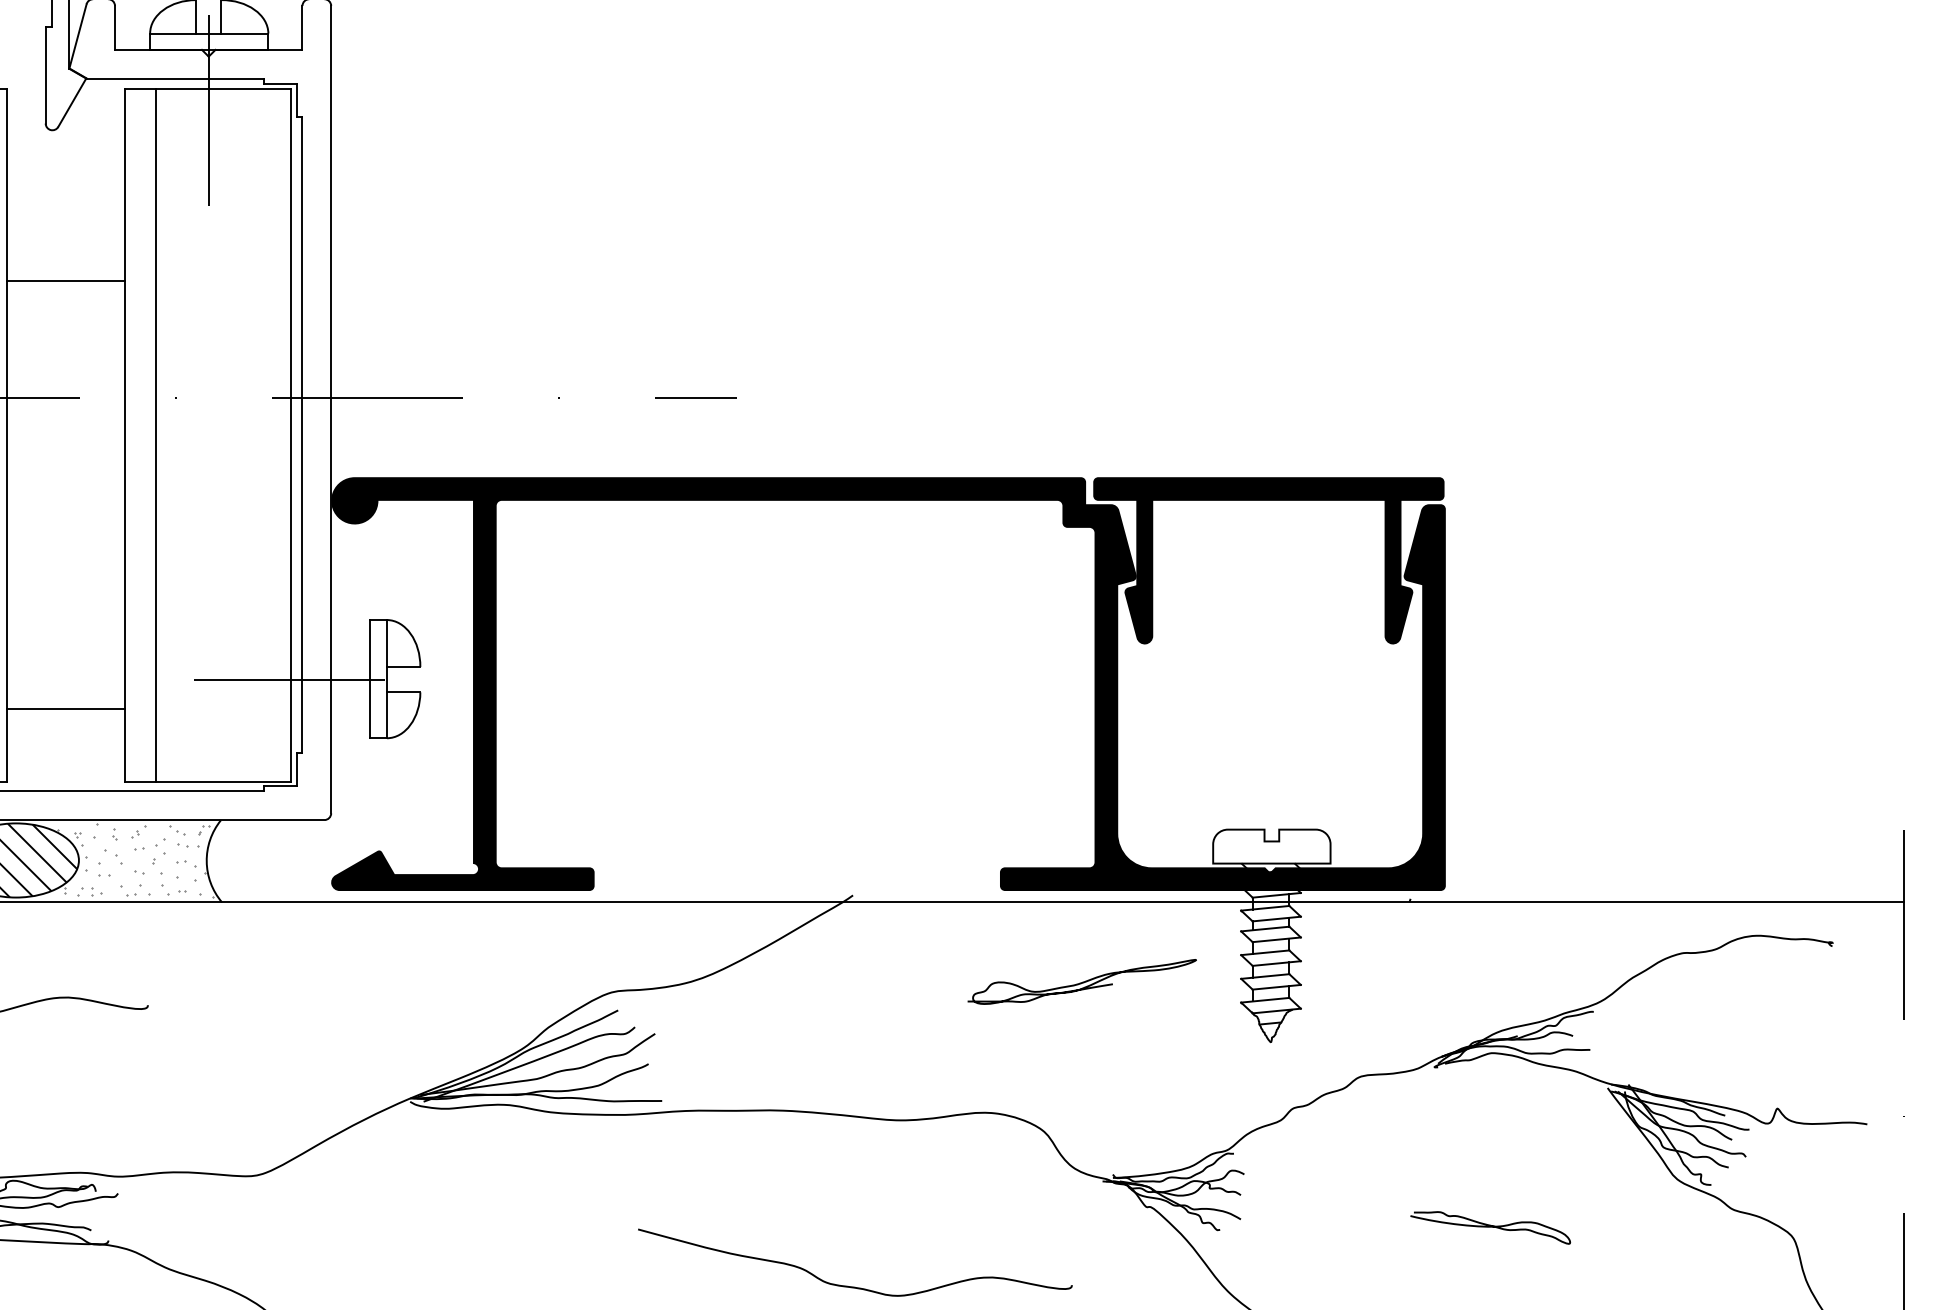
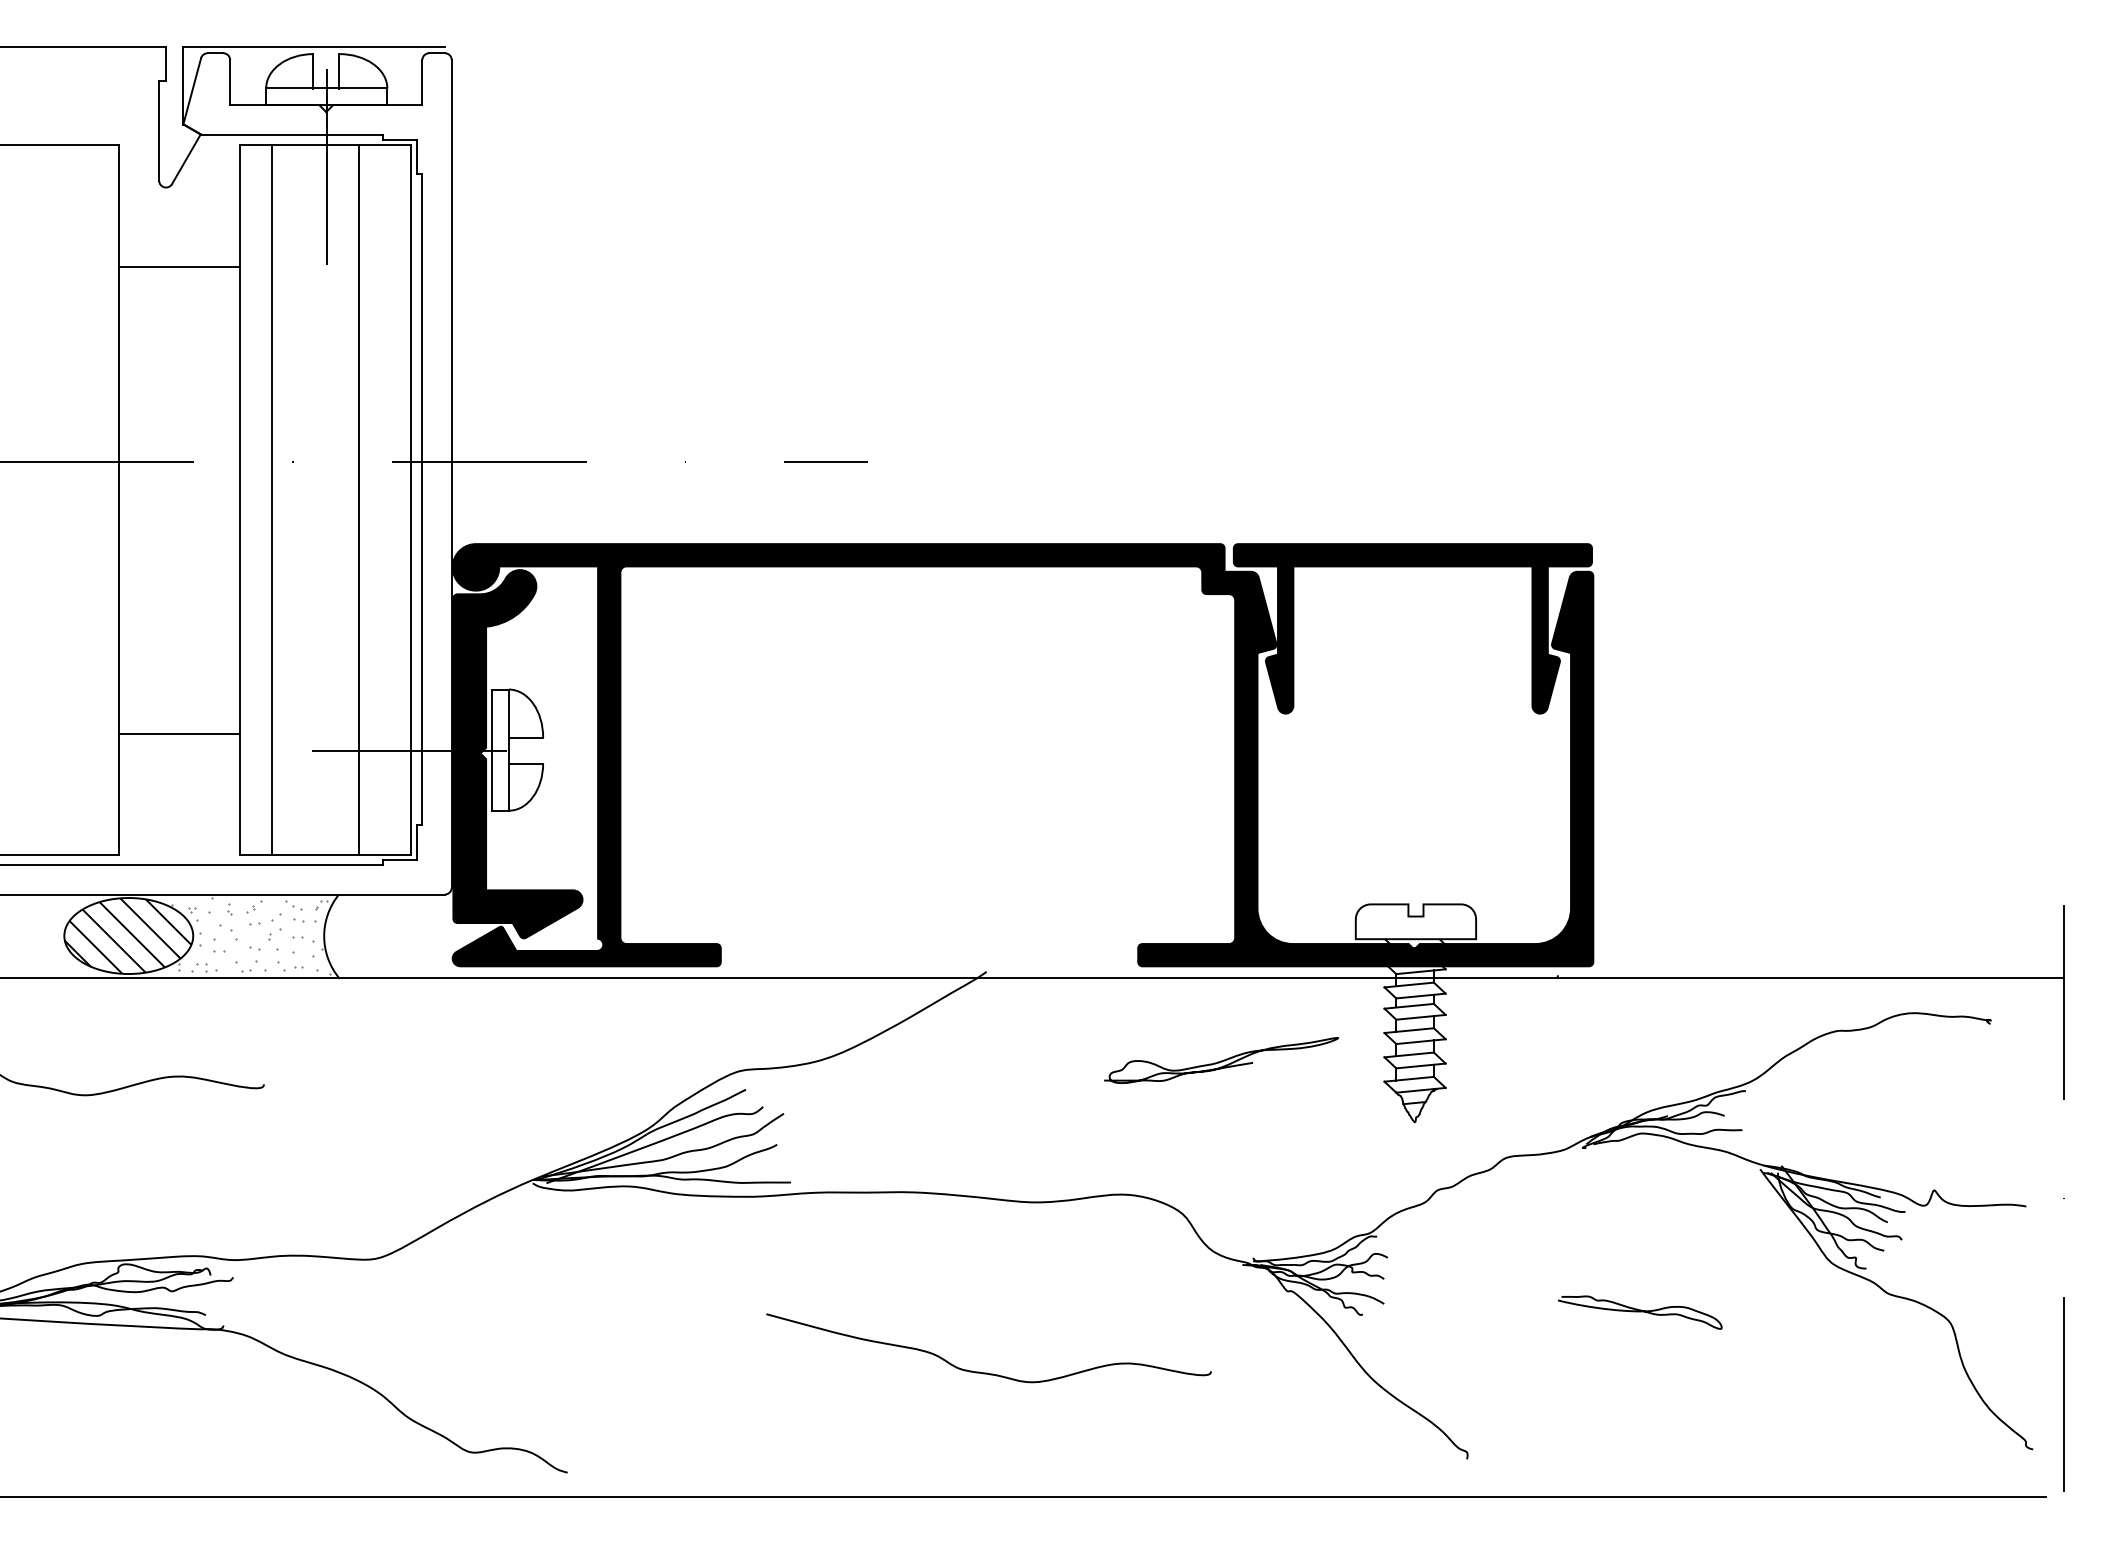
line: (65, 280) -> (179, 266), moved
line: (240, 435) -> (358, 500), added
fill: (395, 683) -> (517, 754), added
line: (65, 709) -> (179, 734), moved

